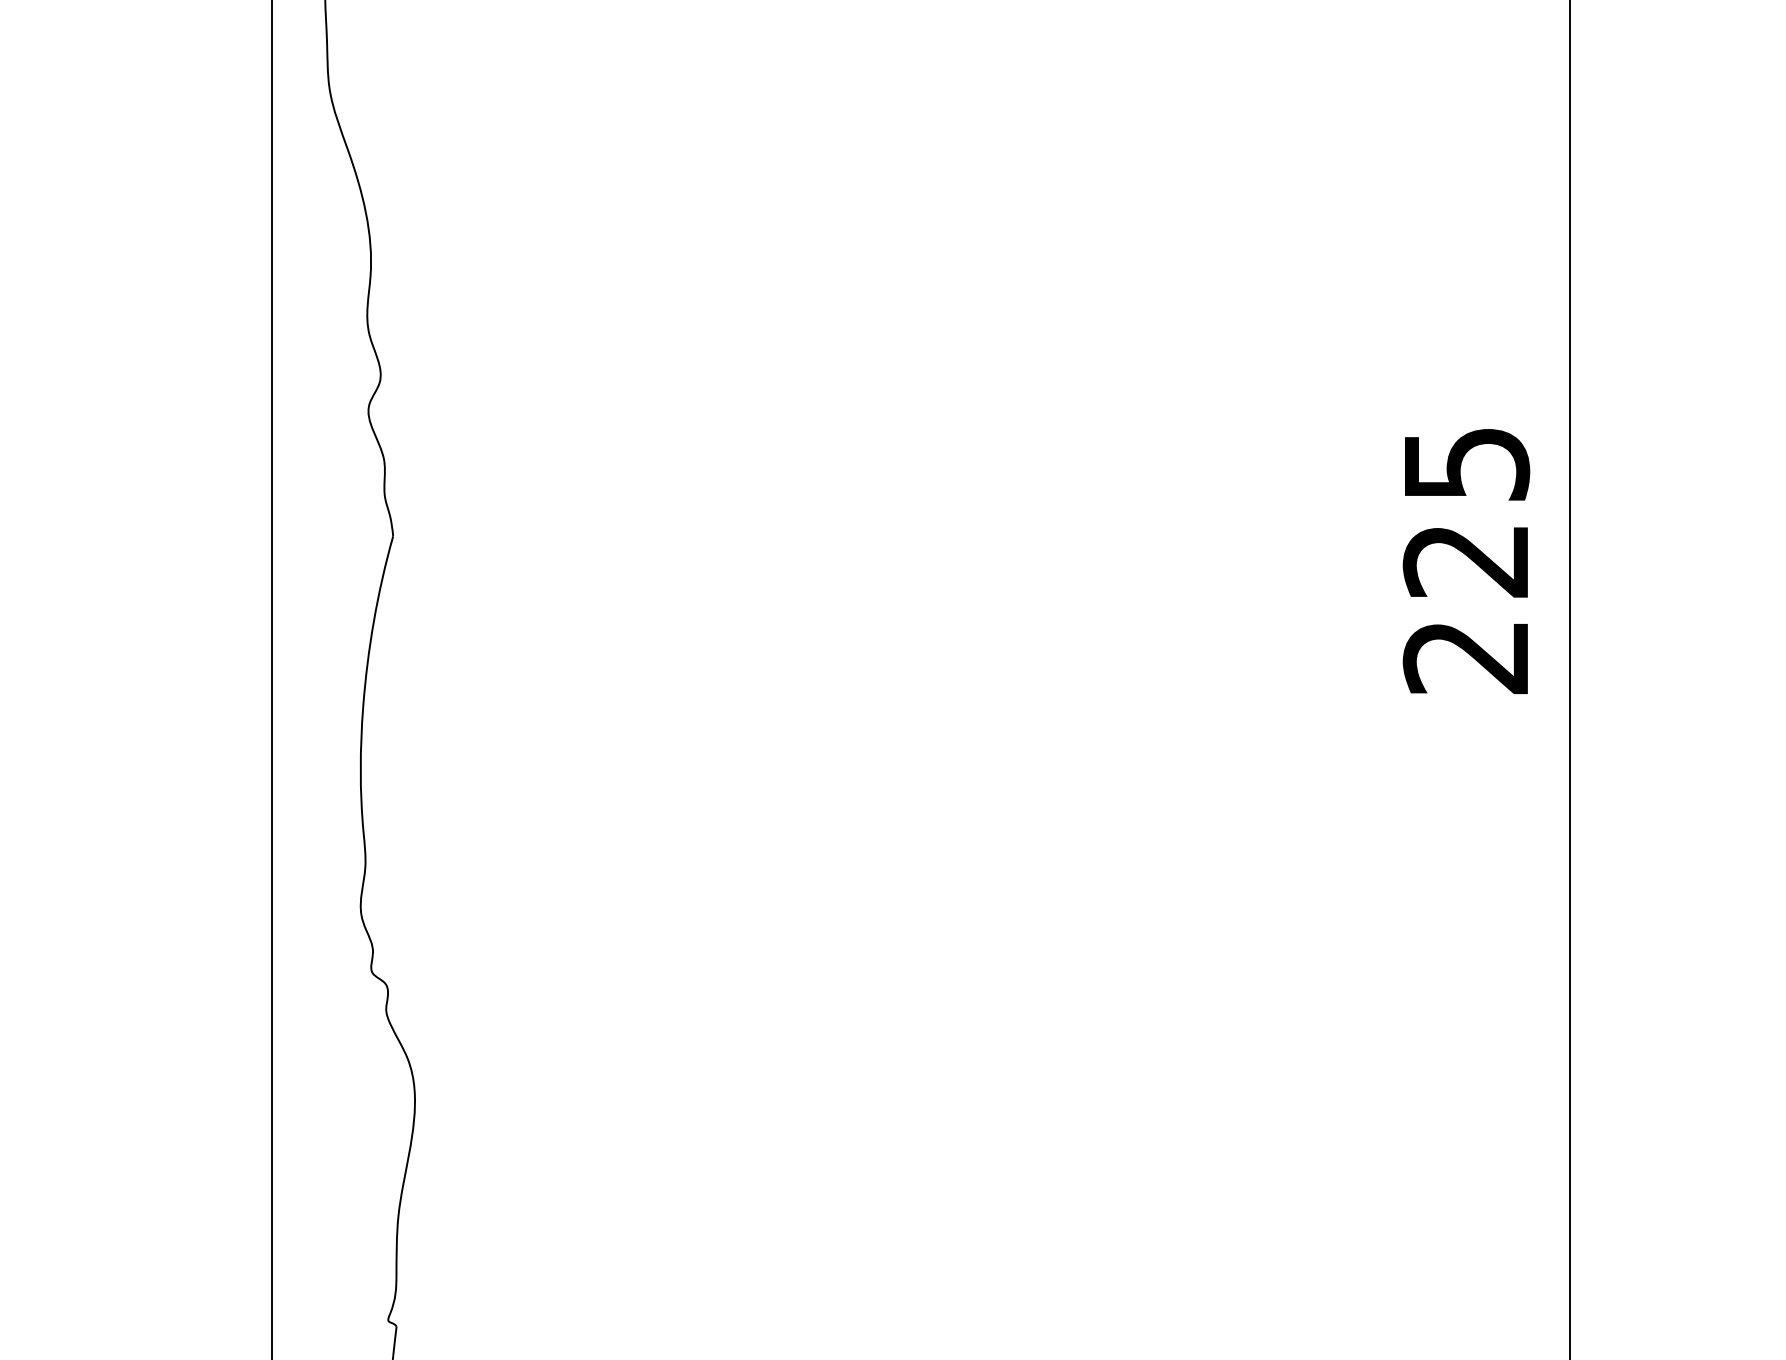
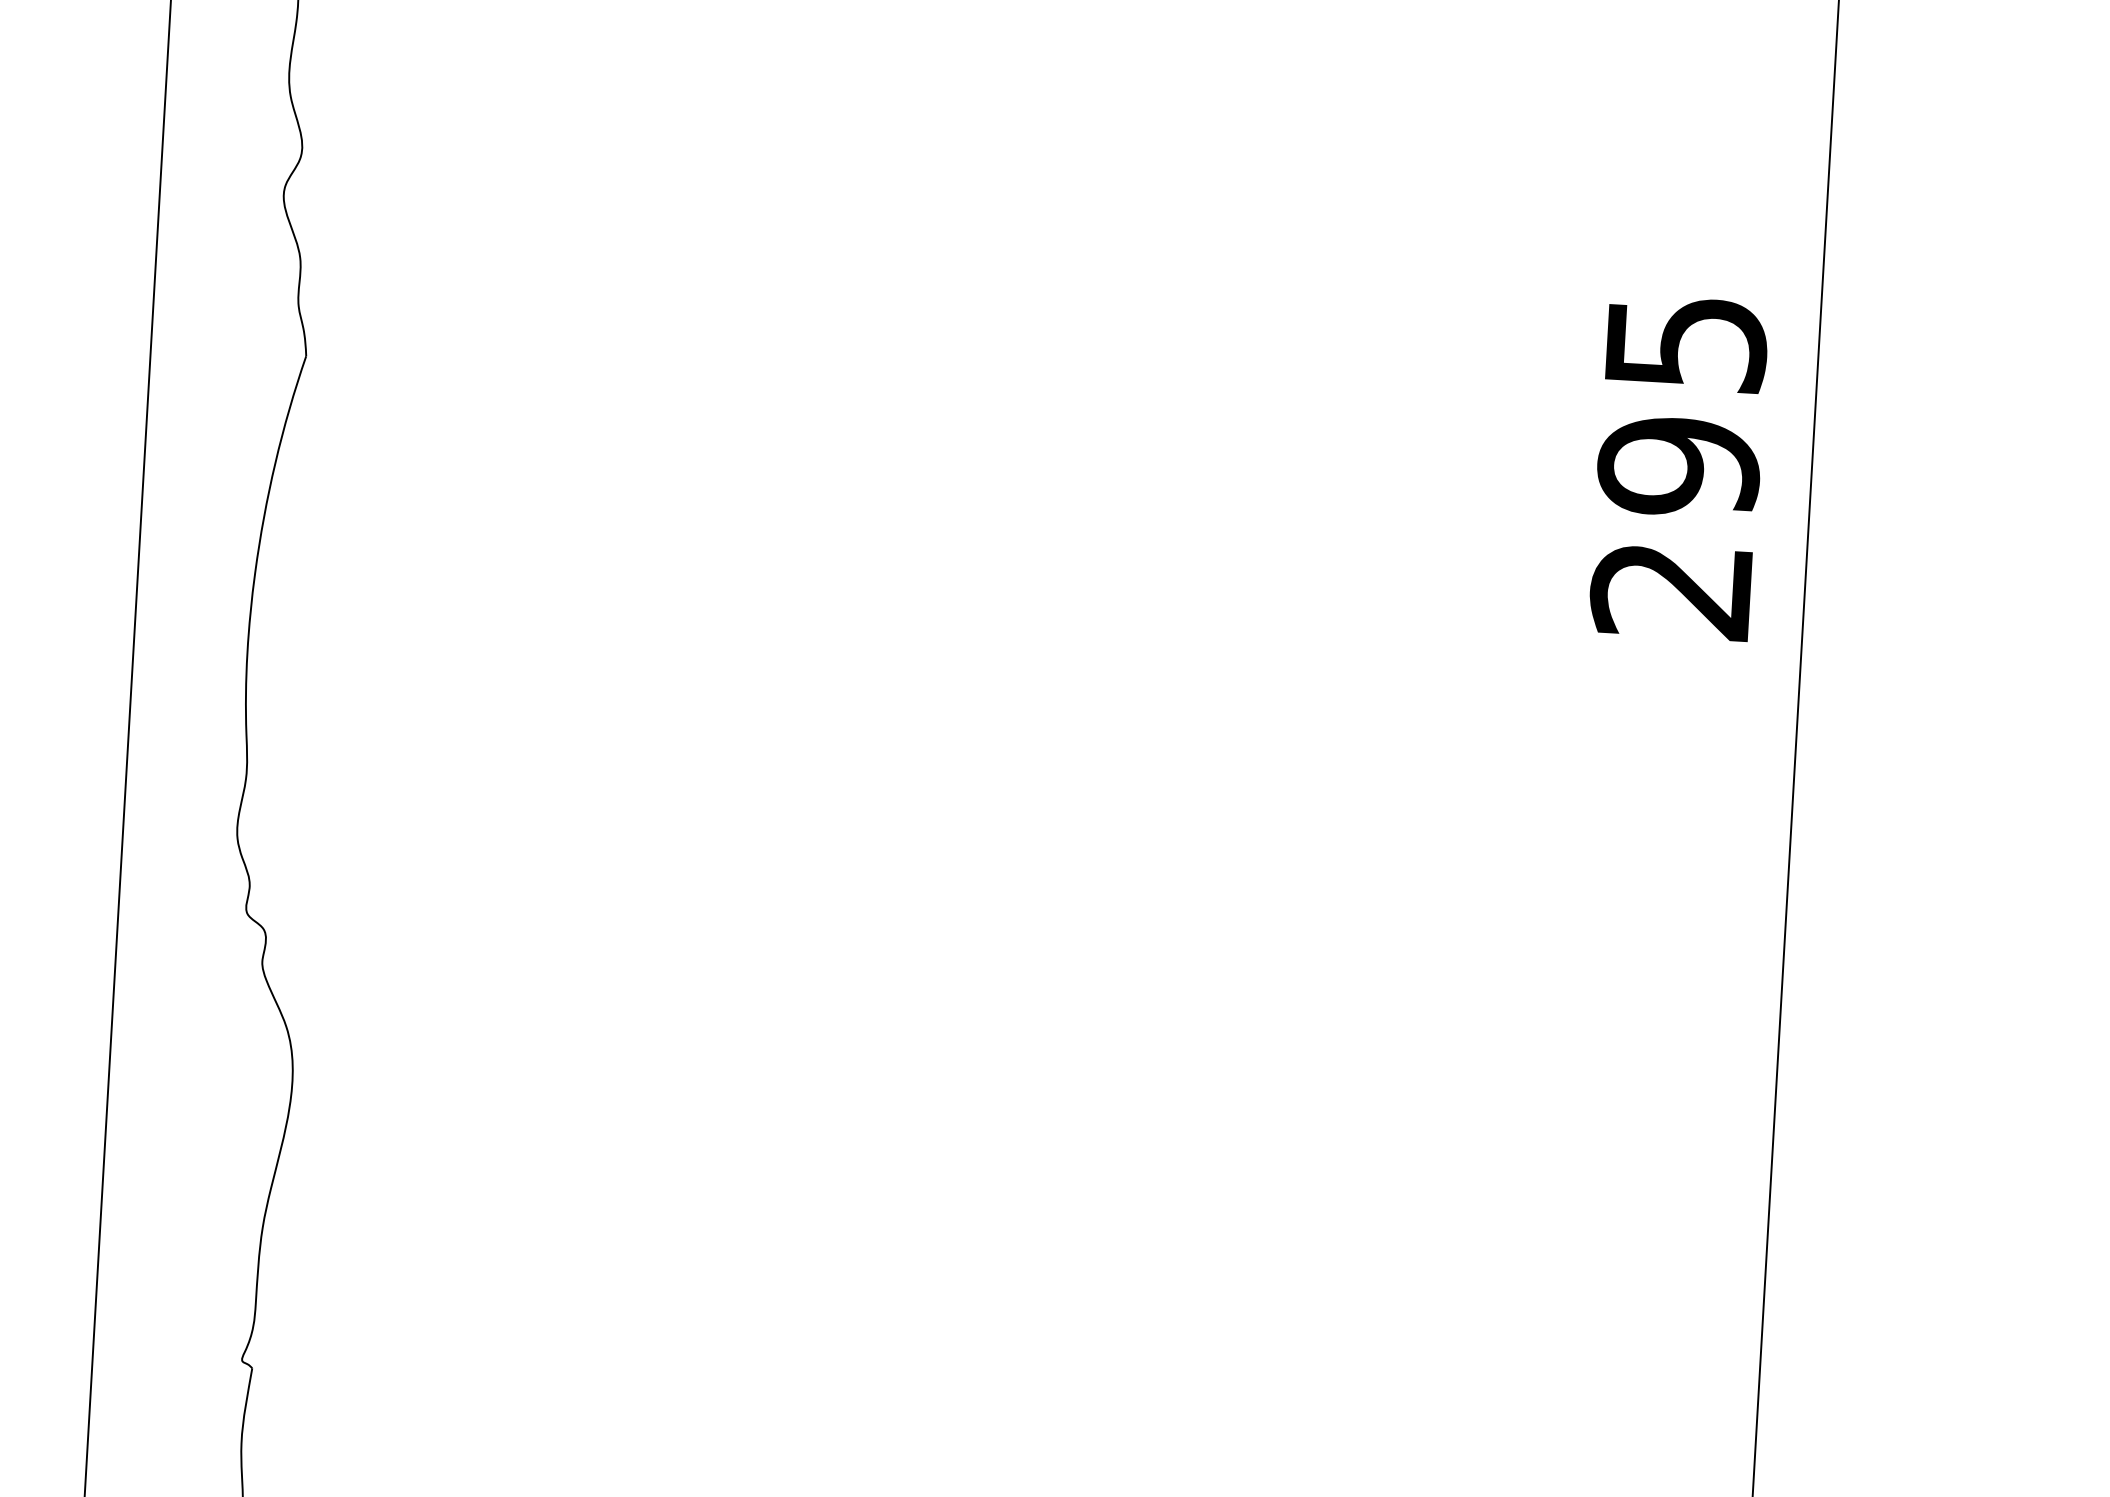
text: (1466, 561) -> (1678, 467), 225 -> 295

